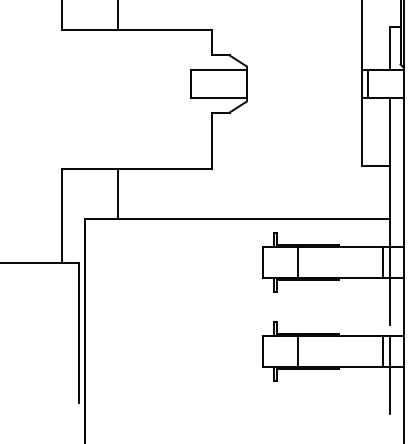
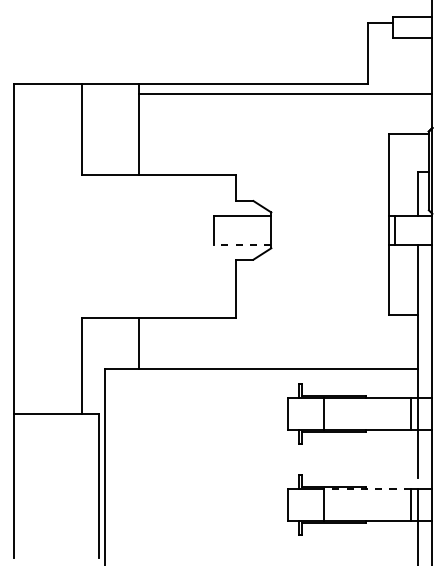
line: (218, 97) -> (242, 244), solid -> dashed
line: (340, 335) -> (367, 488), solid -> dashed

